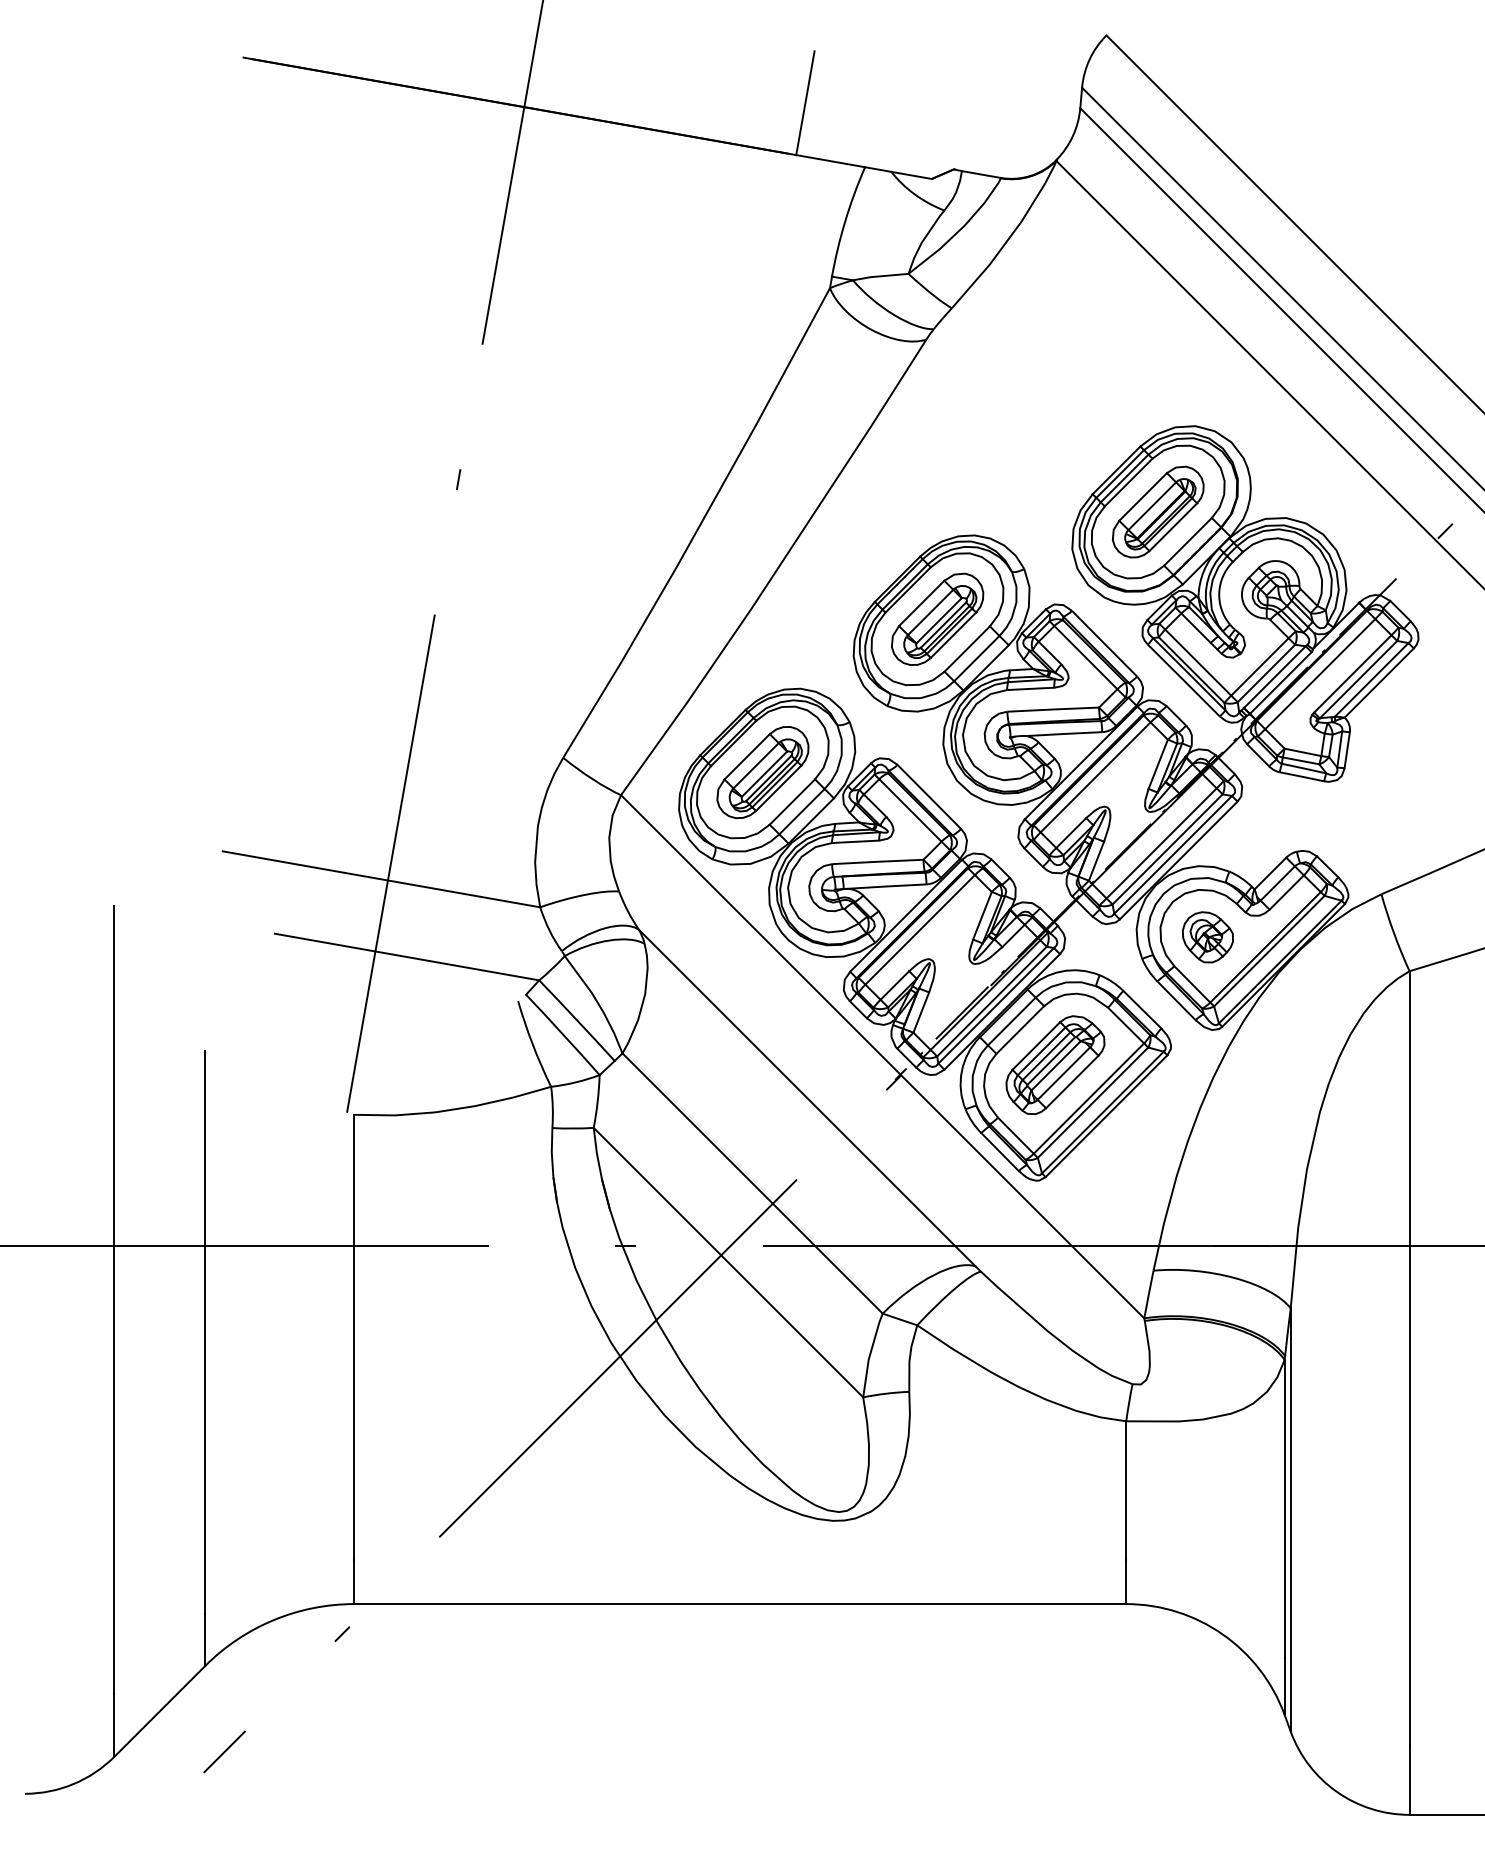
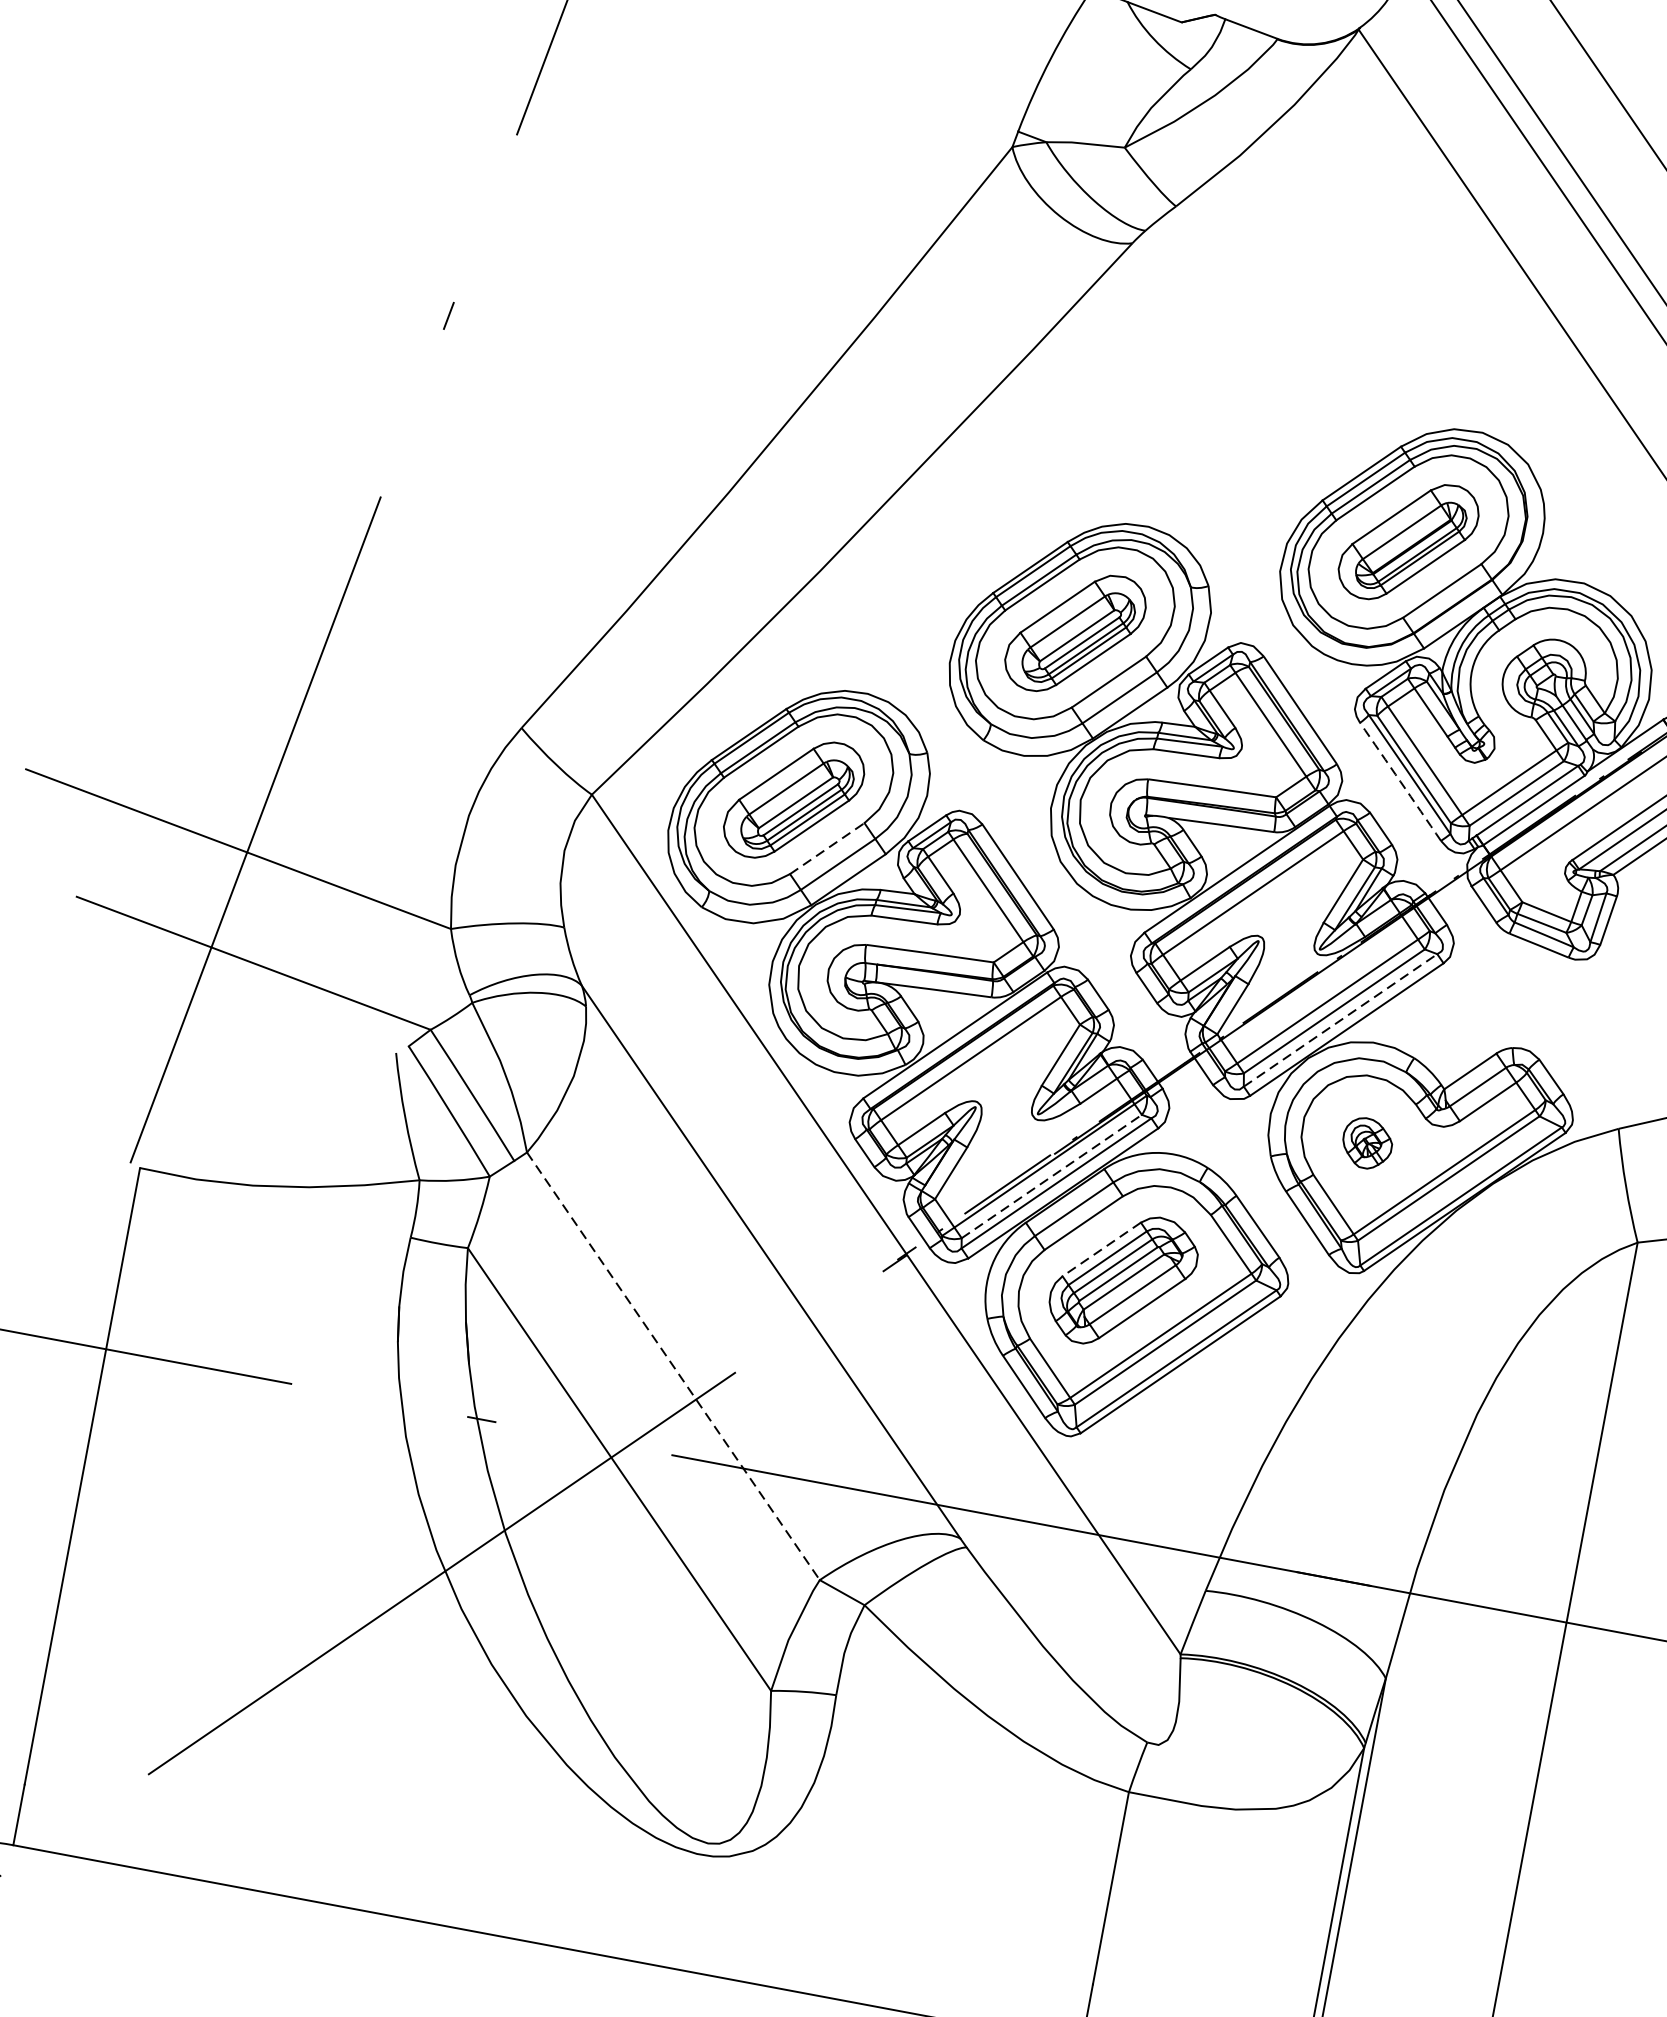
arc: (1183, 680) -> (1400, 781), solid -> dashed
line: (792, 801) -> (827, 847), solid -> dashed
line: (1173, 854) -> (1341, 1019), solid -> dashed
part: (1207, 937) -> (1366, 1143), size x0.7
line: (991, 1001) -> (1051, 1176), solid -> dashed
line: (1036, 1046) -> (1101, 1250), solid -> dashed
line: (752, 1183) -> (673, 1366), solid -> dashed

